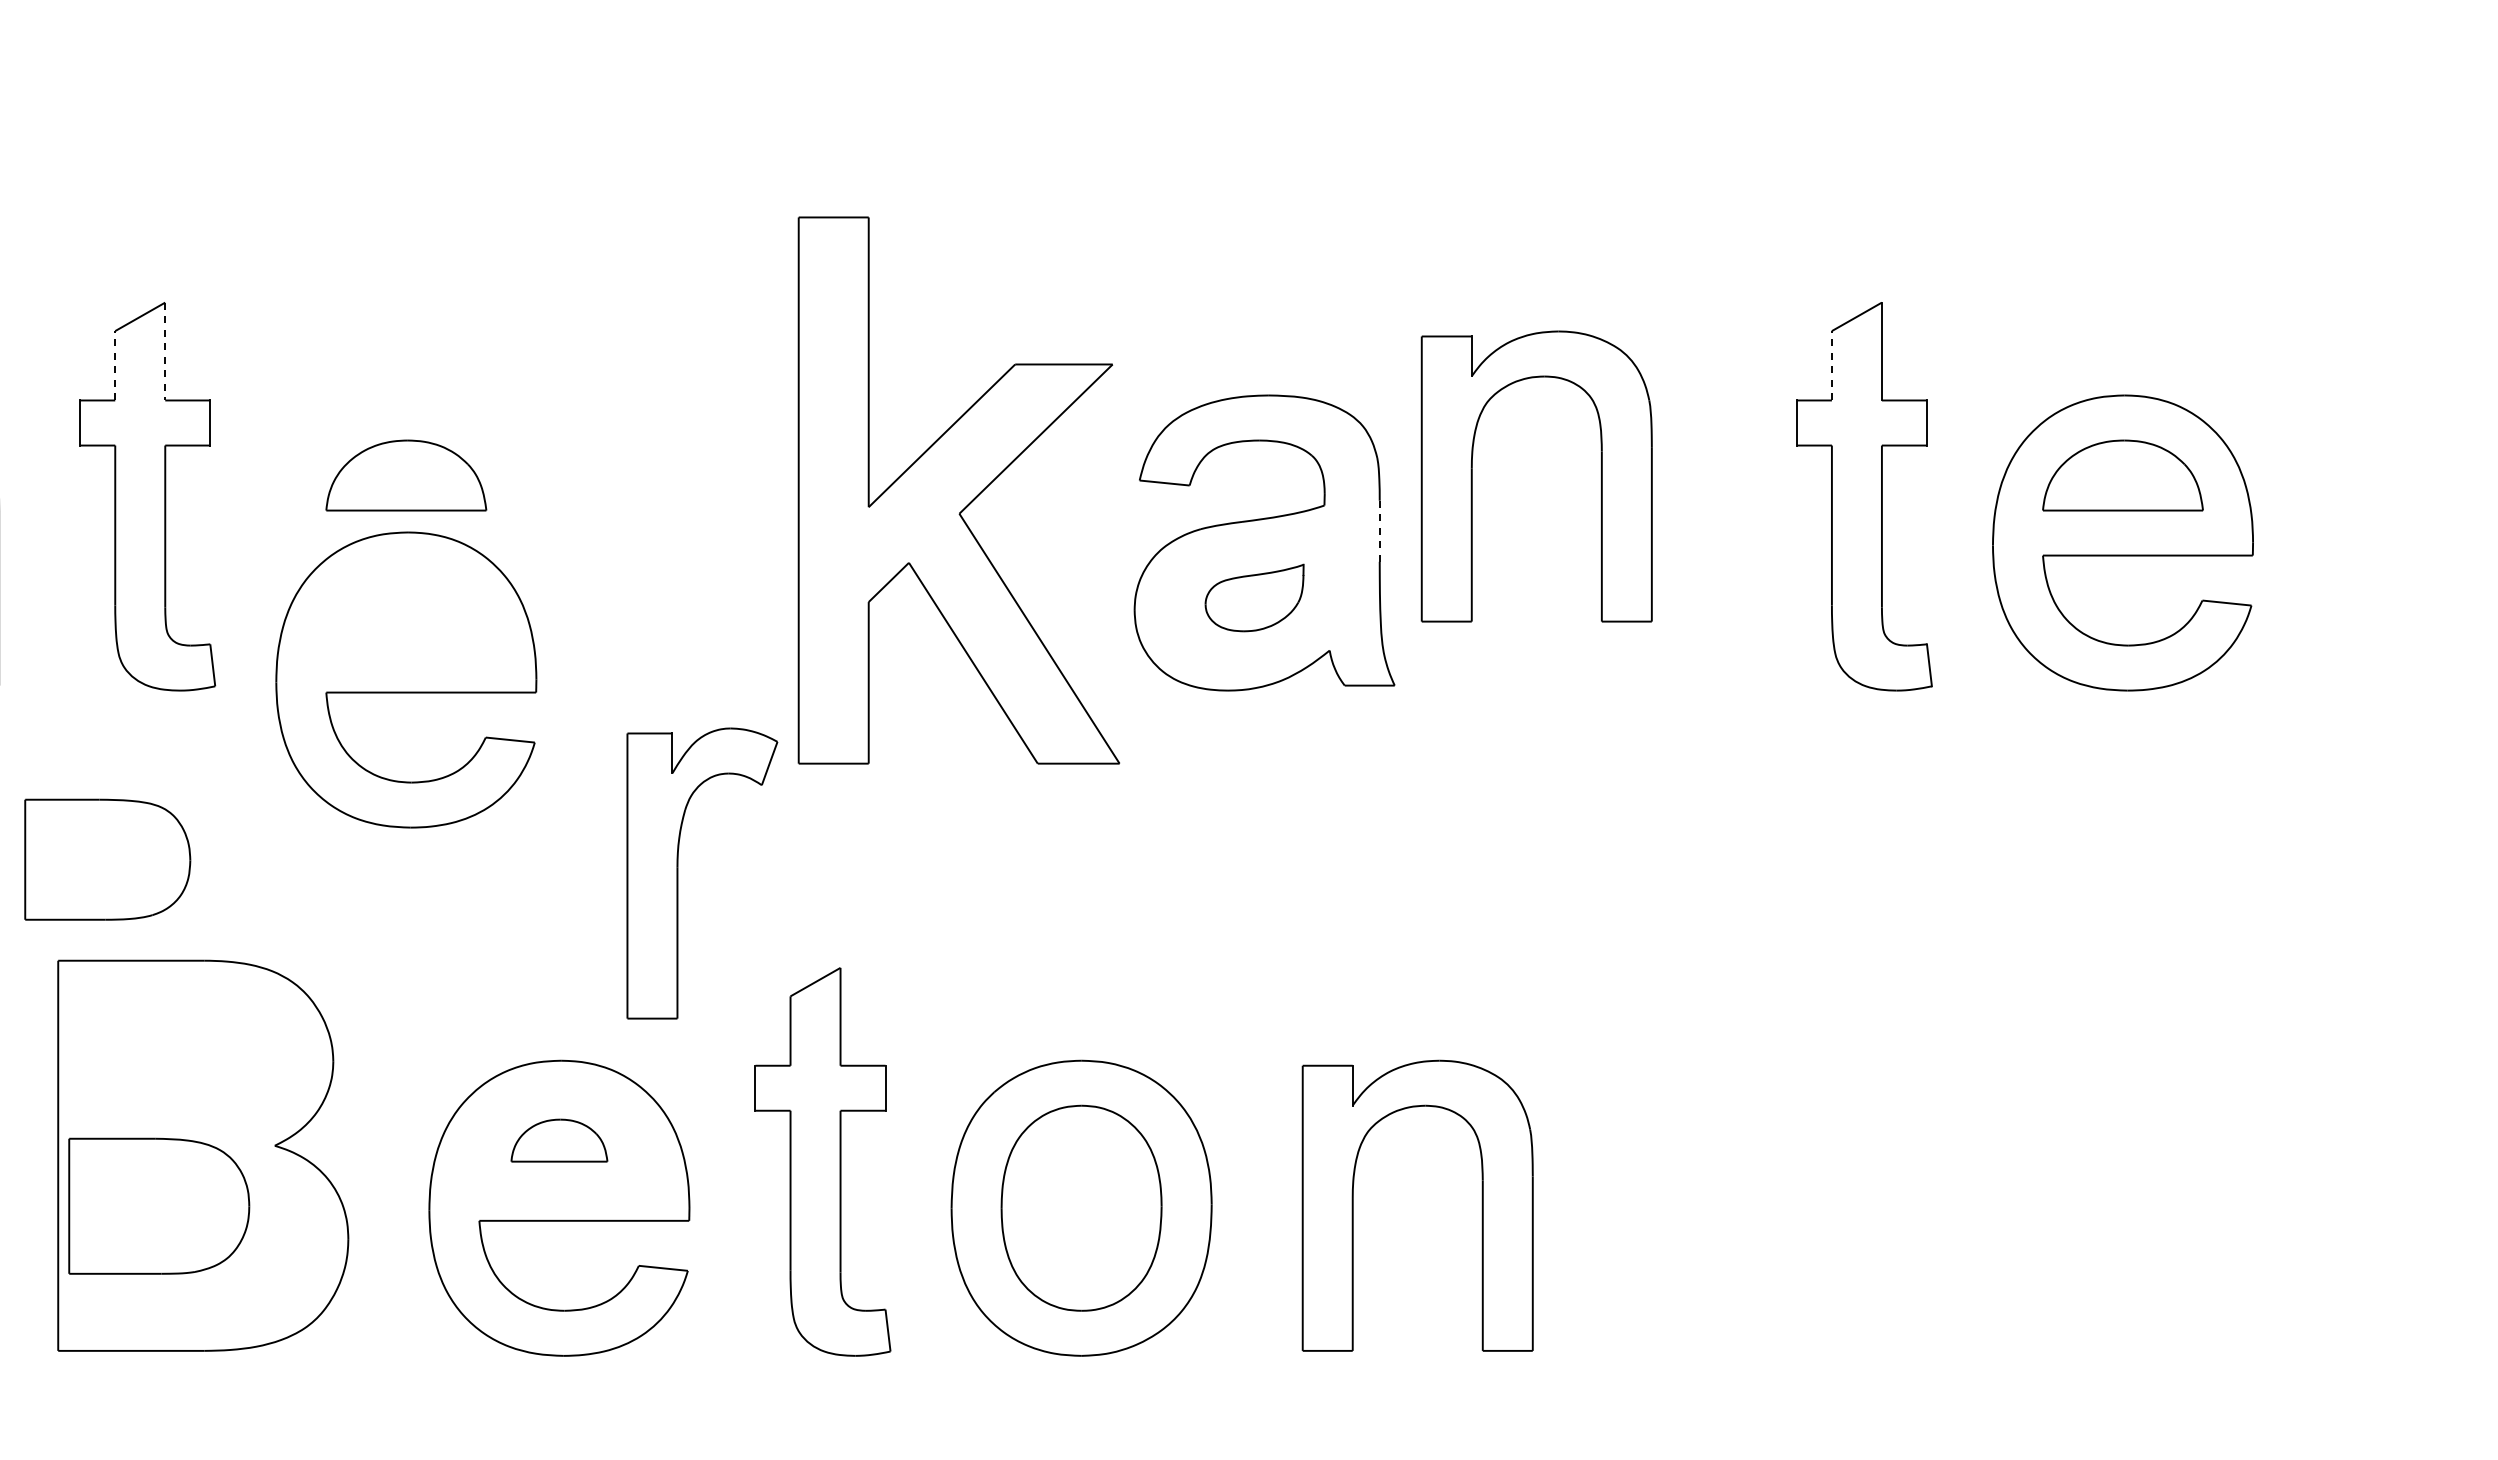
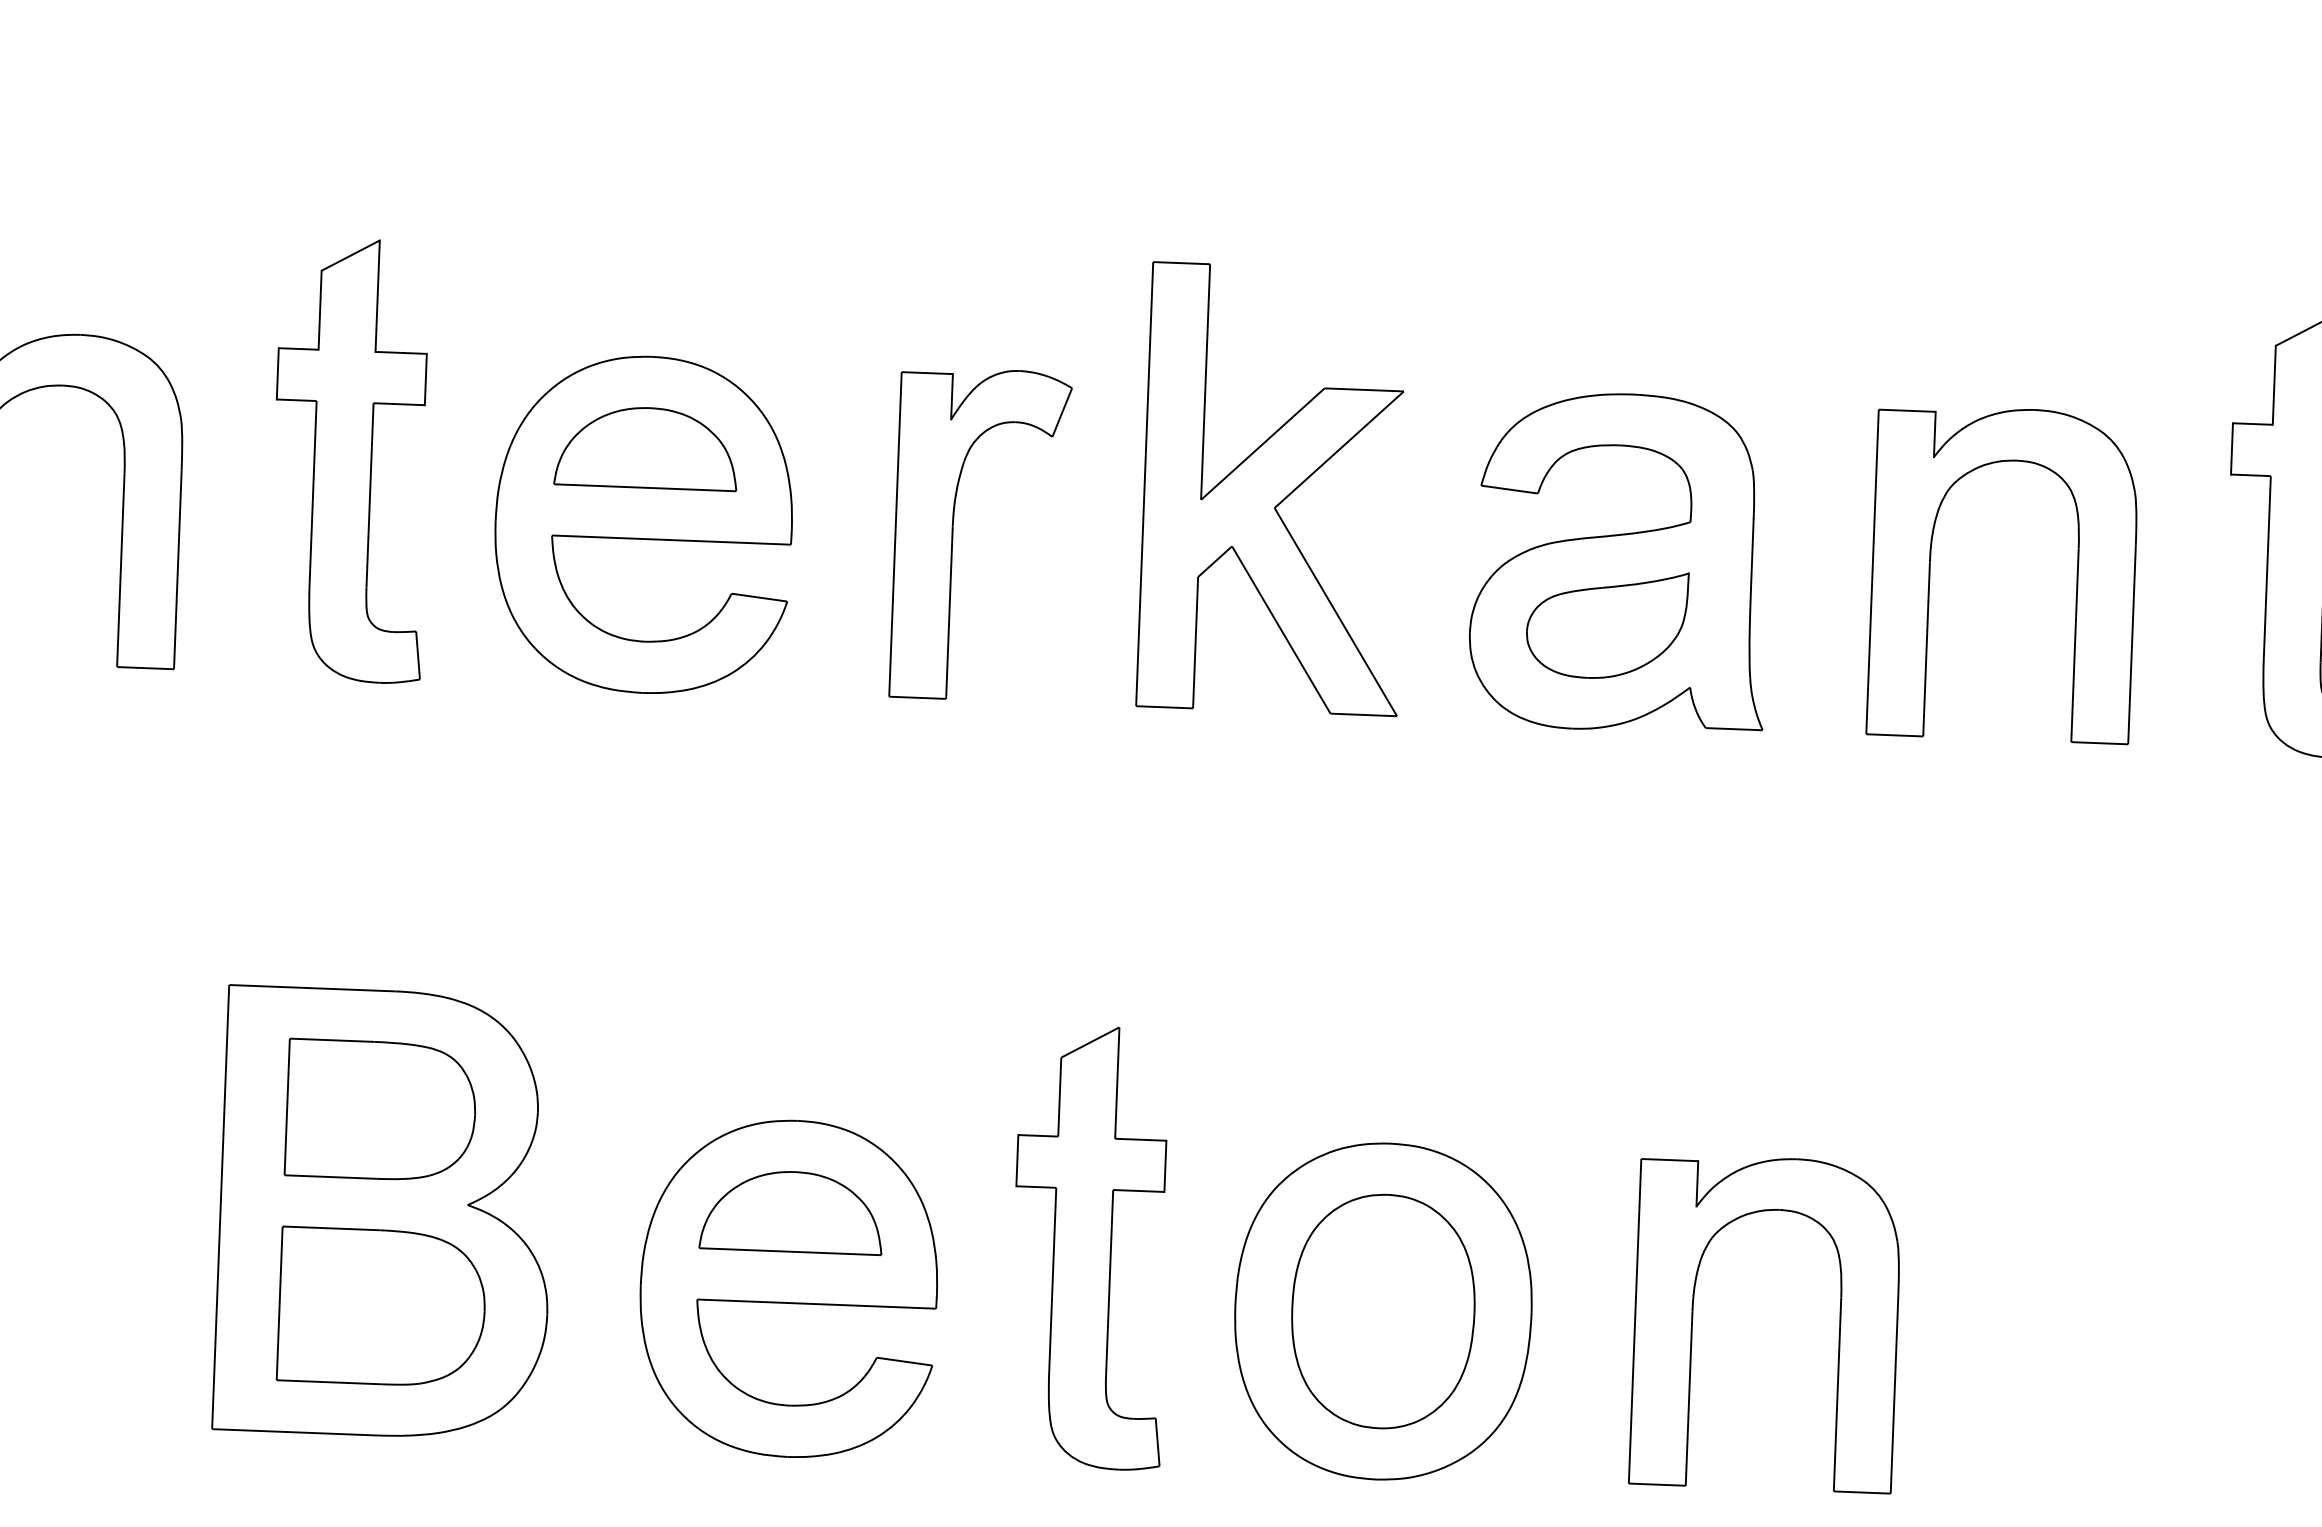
line: (165, 351) -> (377, 296), dashed -> solid
line: (115, 365) -> (320, 309), dashed -> solid
line: (1831, 365) -> (2273, 384), dashed -> solid
part: (1472, 476) -> (1930, 571), moved
part: (958, 490) -> (1274, 489), size x0.71
line: (1379, 531) -> (1752, 554), dashed -> solid
part: (1254, 597) -> (1606, 623), size x1.43
part: (406, 679) -> (643, 524), moved
part: (107, 859) -> (380, 1110), moved
part: (678, 873) -> (953, 533), moved
part: (559, 1140) -> (791, 1211), size x1.67
part: (159, 1205) -> (382, 1306), moved

